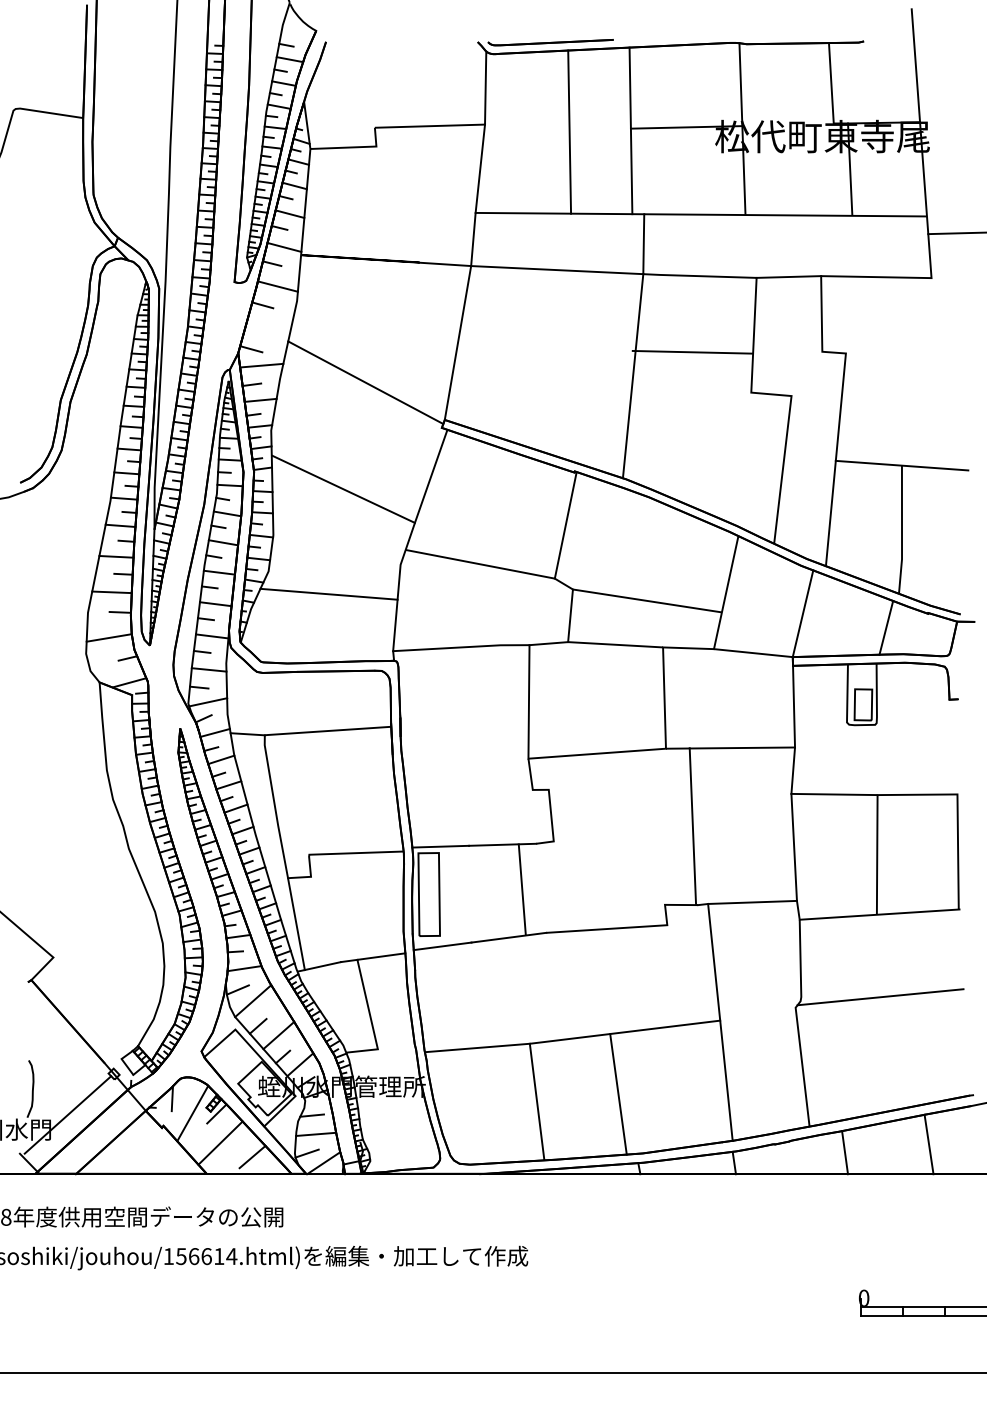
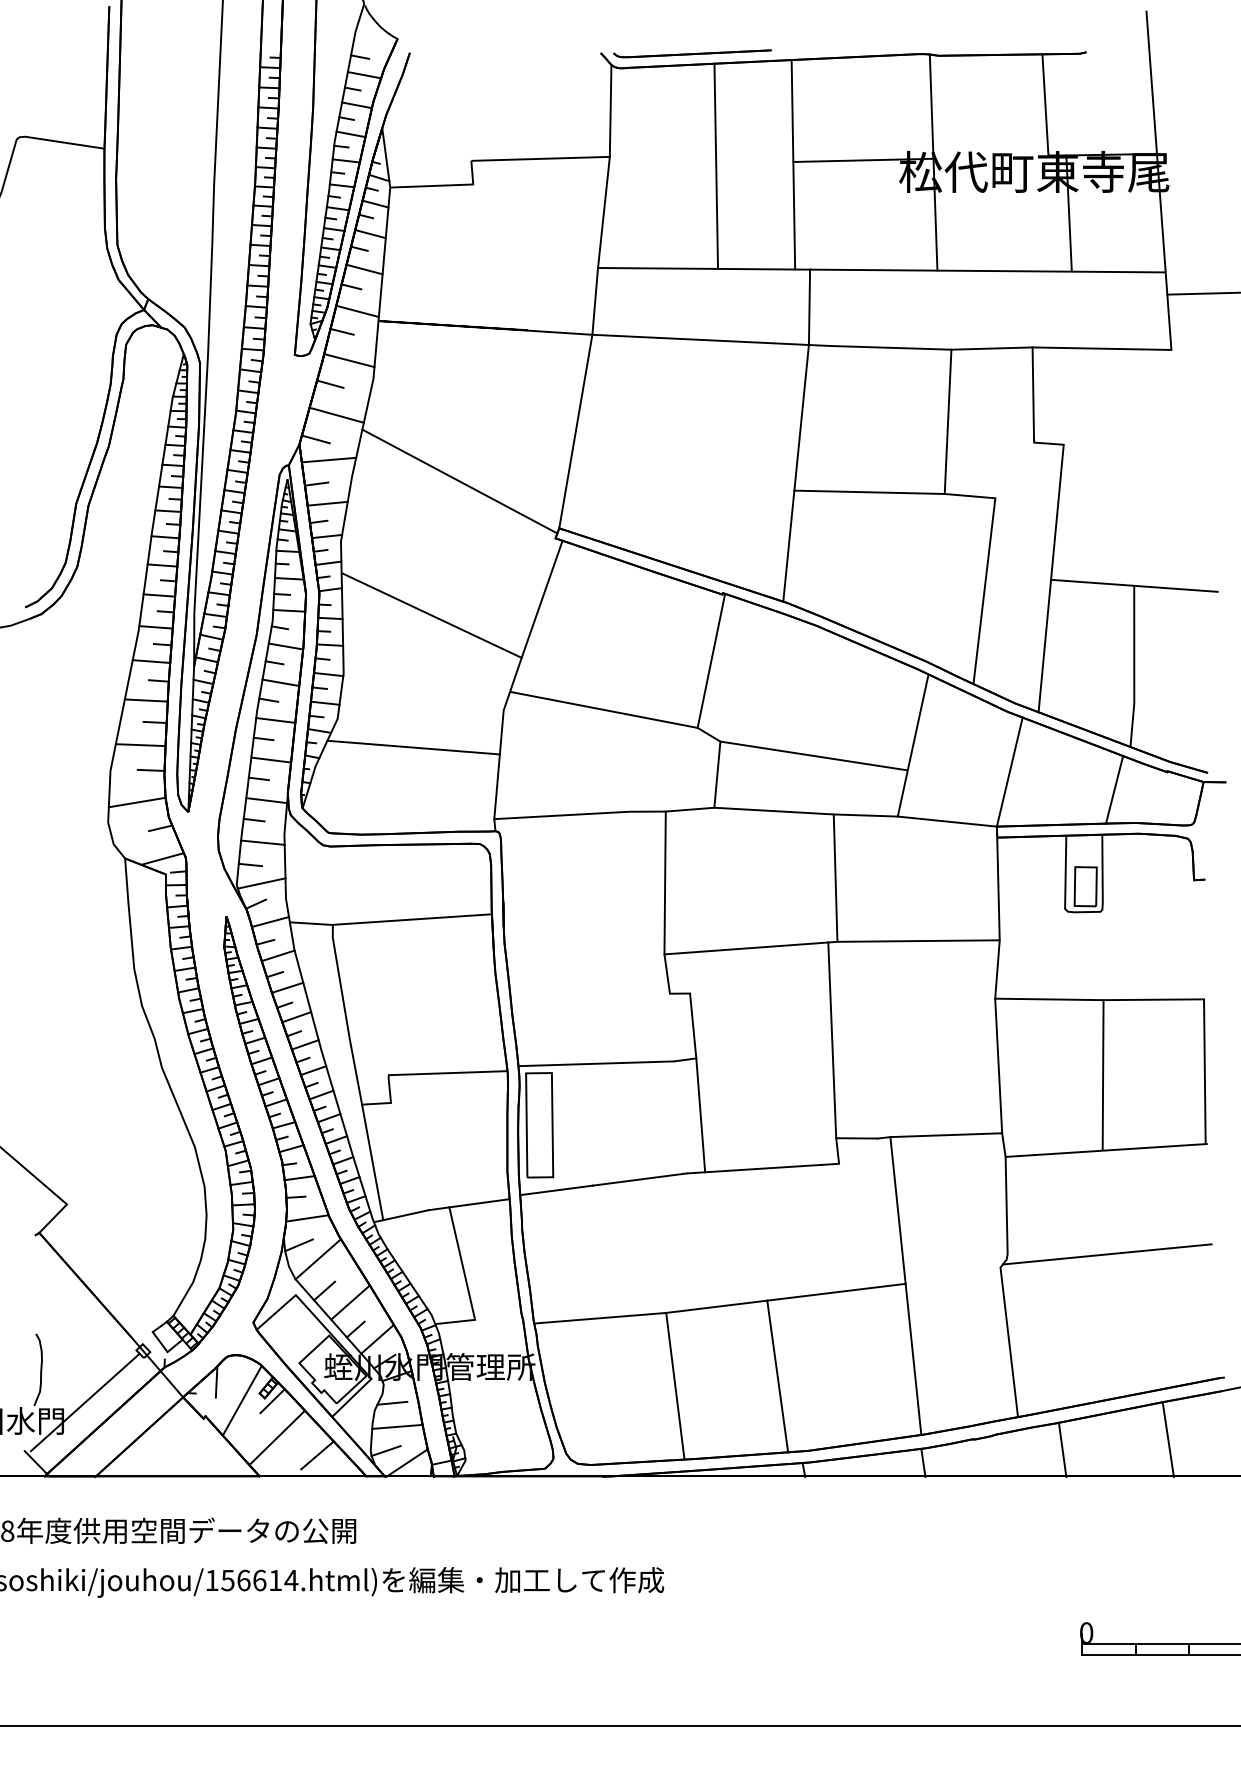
line: (267, 330) -> (336, 415), added
line: (692, 351) -> (869, 491), moved
line: (692, 825) -> (831, 1039), moved
line: (521, 889) -> (699, 1115), moved

